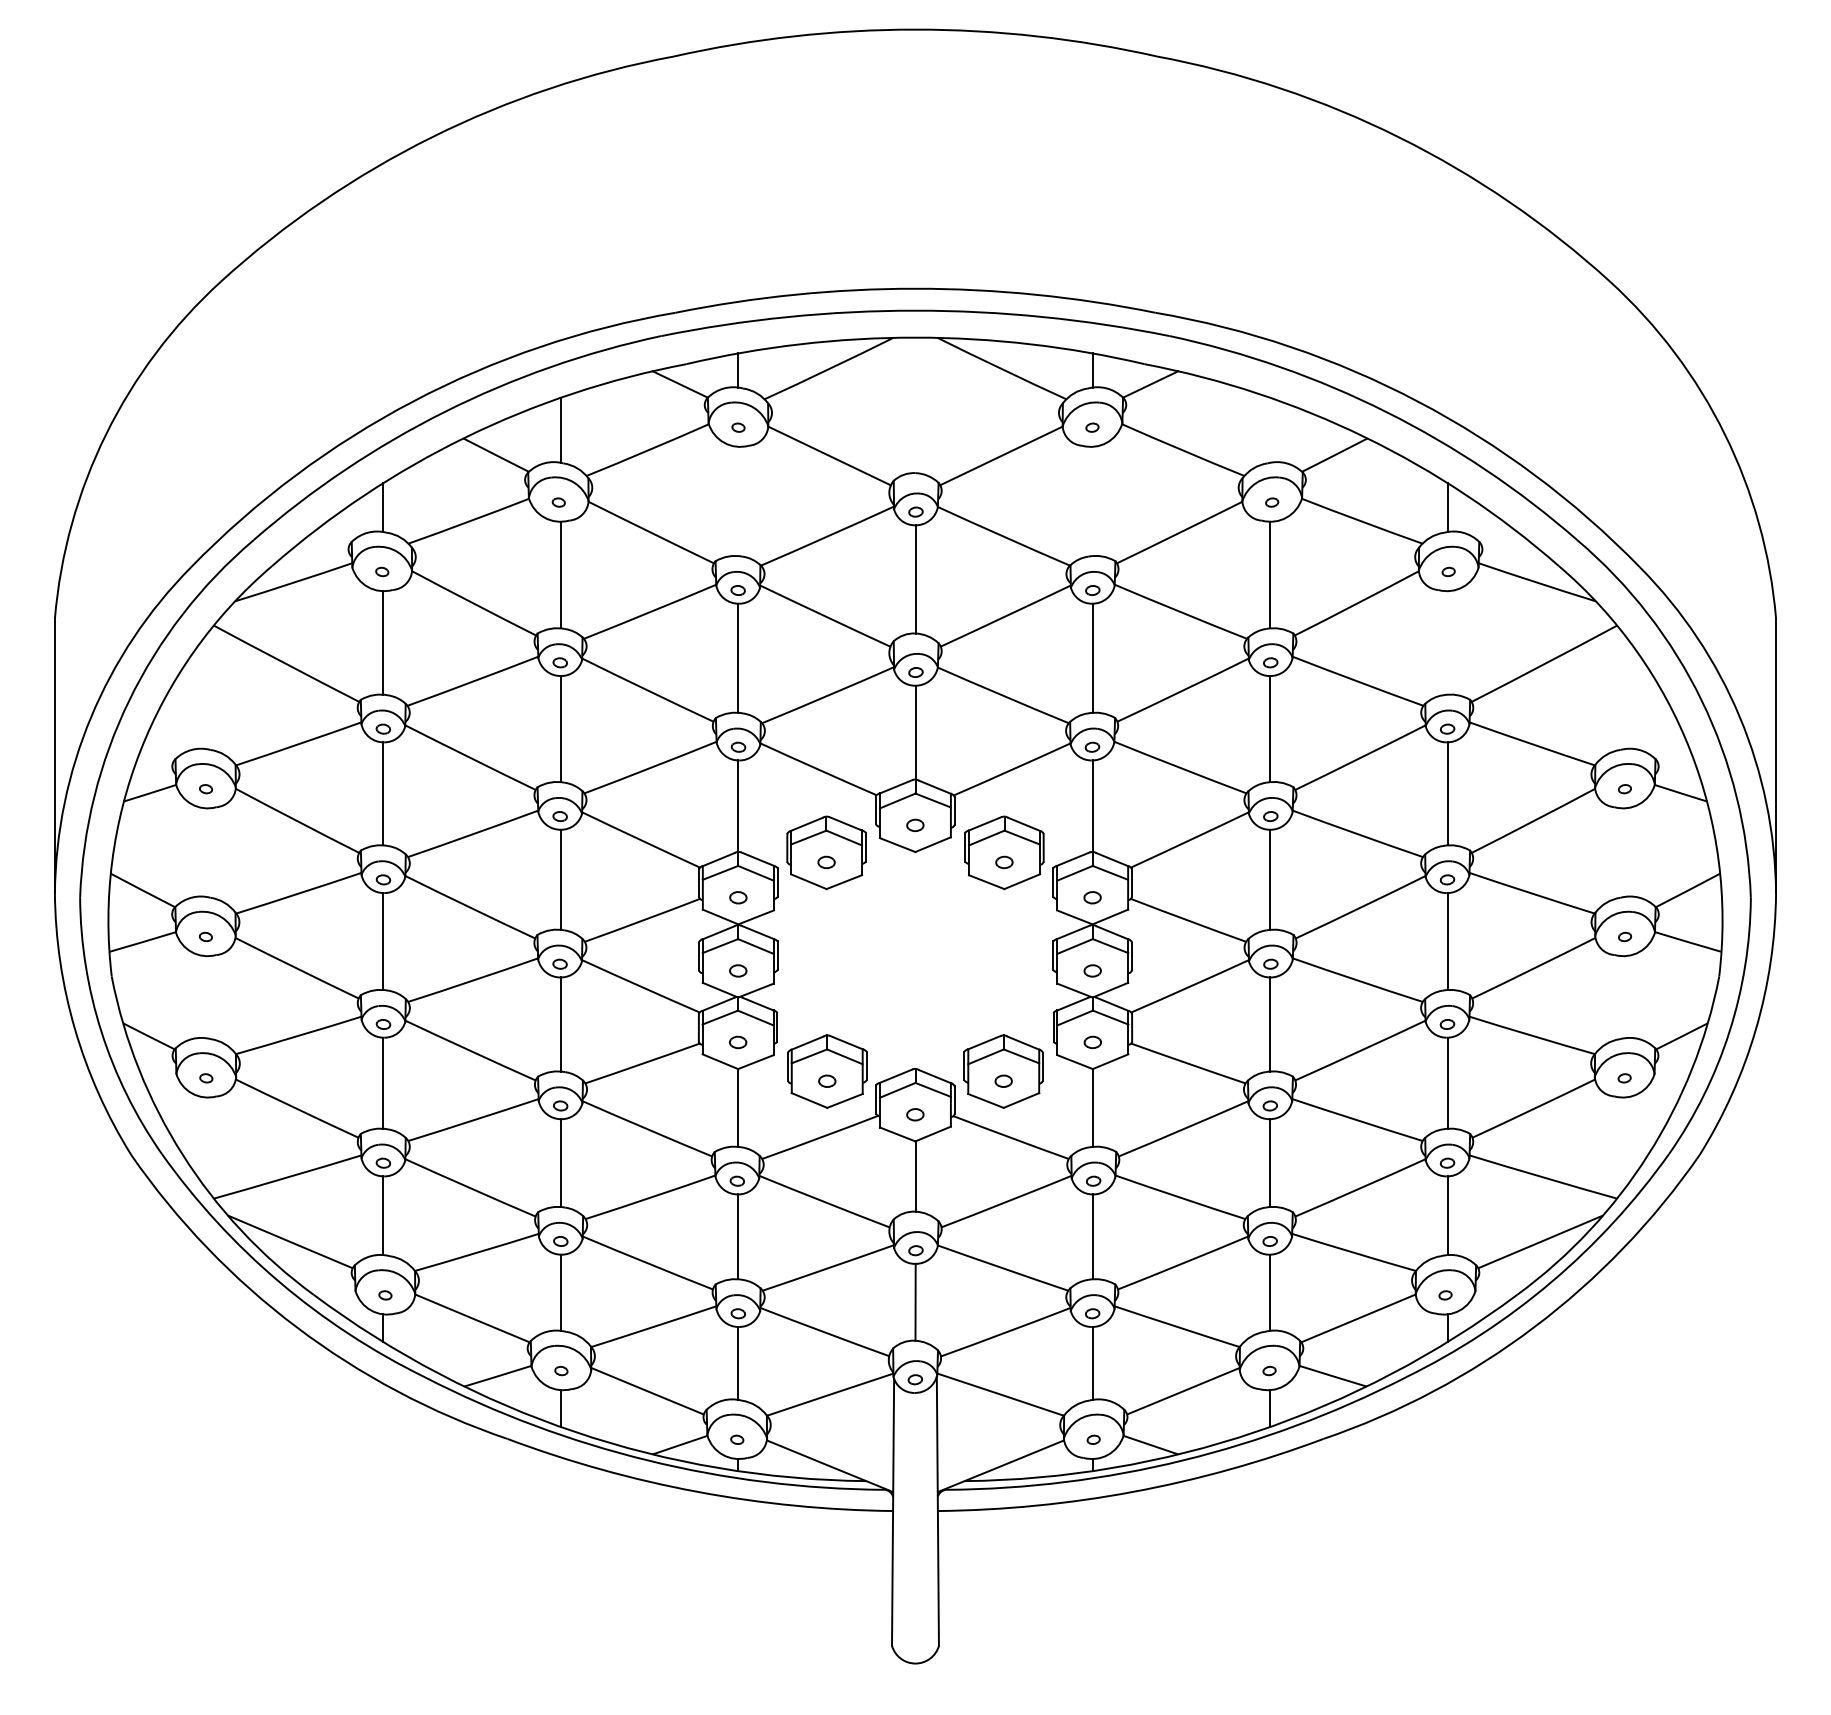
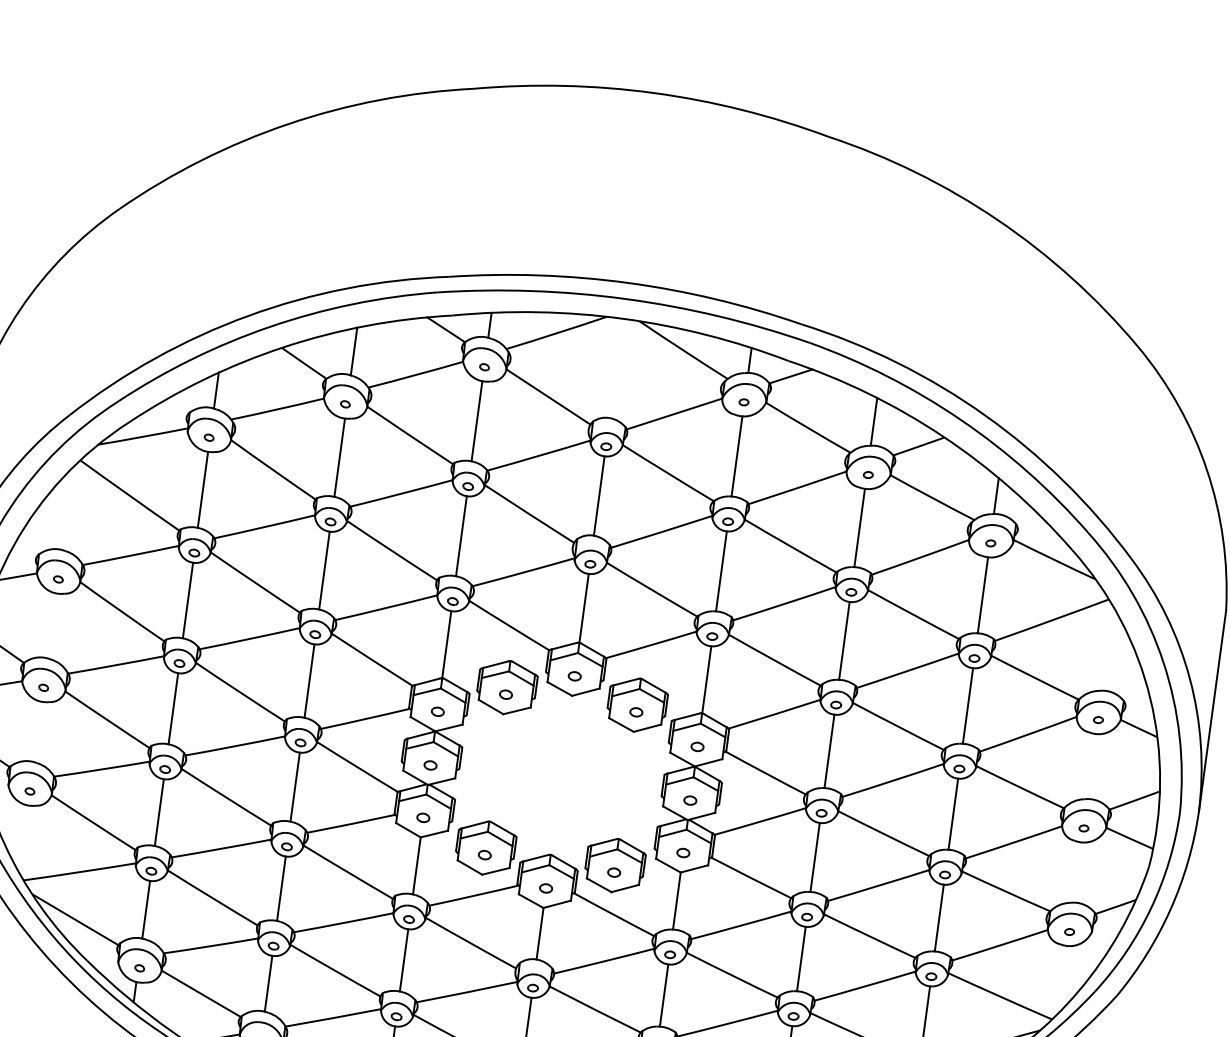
line: (1270, 429) -> (874, 421), added
line: (738, 501) -> (477, 421), added
line: (1092, 501) -> (736, 456), added
line: (1447, 642) -> (982, 594), added

